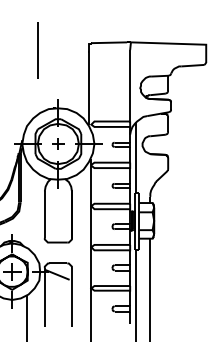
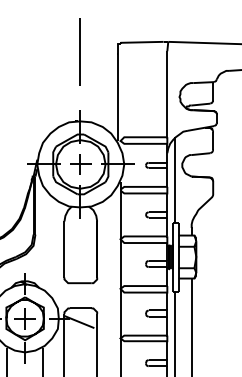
line: (37, 50) -> (79, 51), moved
part: (57, 144) -> (79, 164), size x1.43

